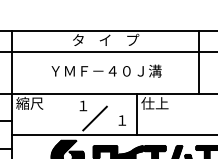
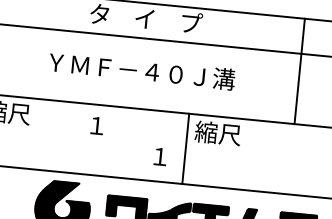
text: (154, 103) -> (217, 133), 仕上 -> 縮尺
line: (94, 118) -> (113, 148), removed

